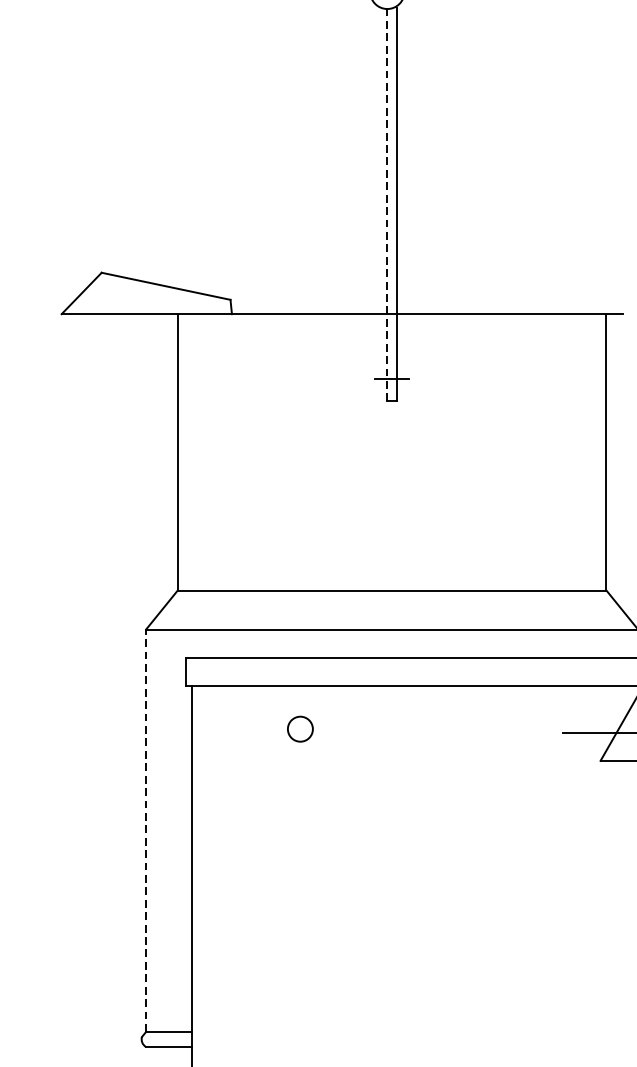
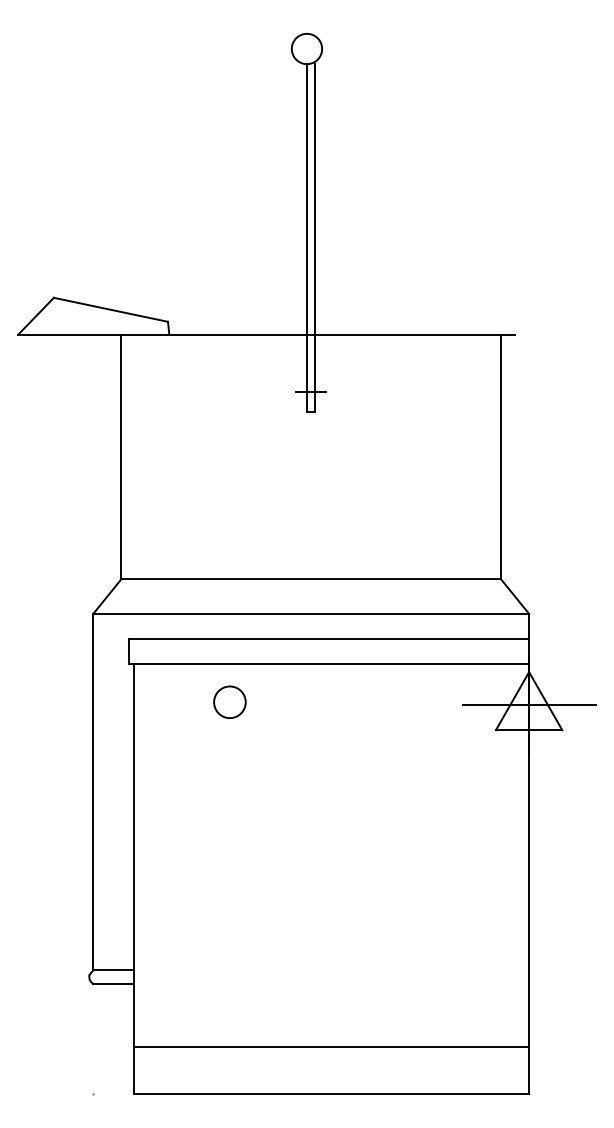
line: (386, 204) -> (306, 237), dashed -> solid
circle: (299, 728) -> (229, 701), size x1.43
line: (146, 829) -> (93, 791), dashed -> solid

